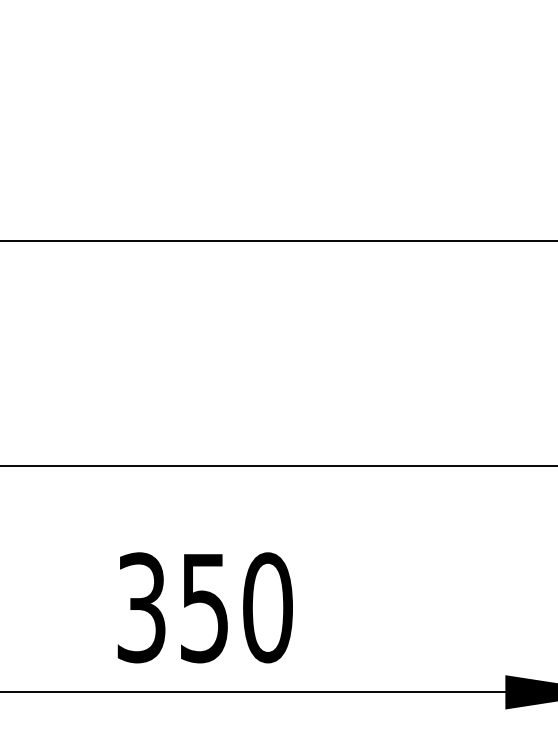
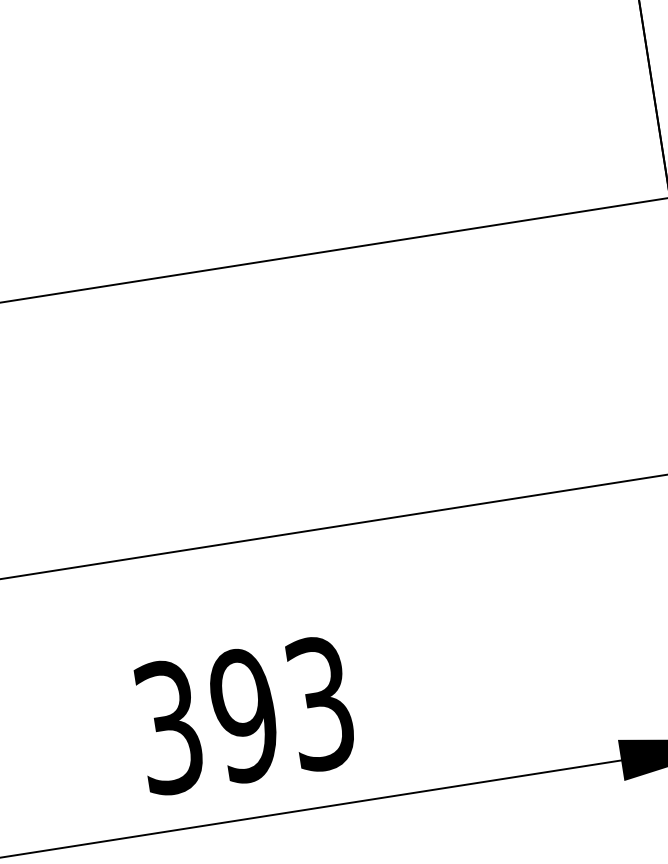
text: (235, 607) -> (281, 709), 350 -> 393

